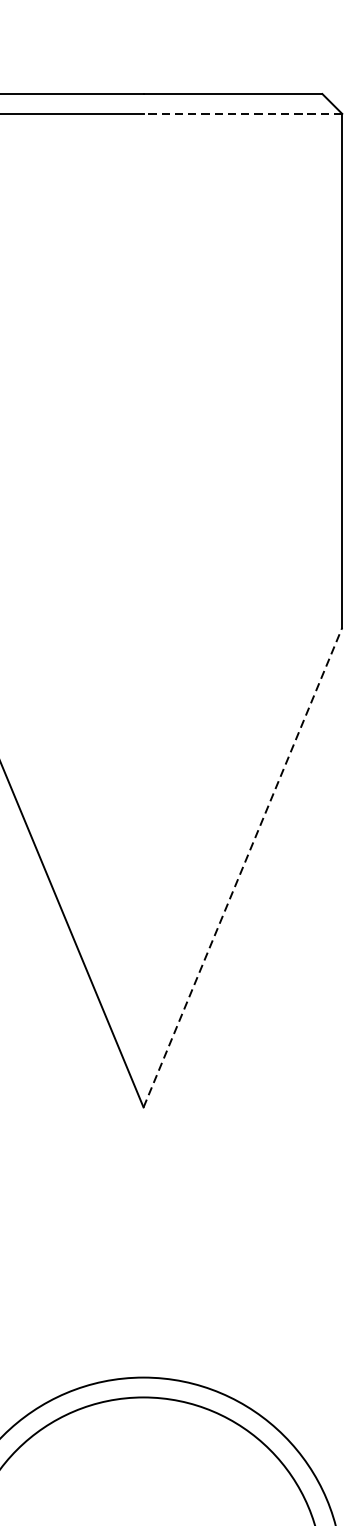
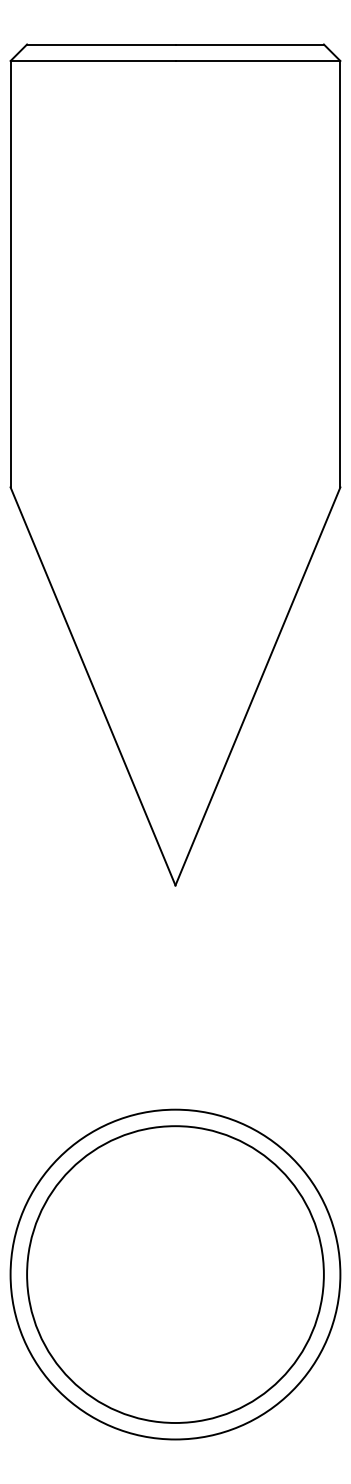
line: (242, 114) -> (257, 61), dashed -> solid
line: (243, 866) -> (258, 685), dashed -> solid

